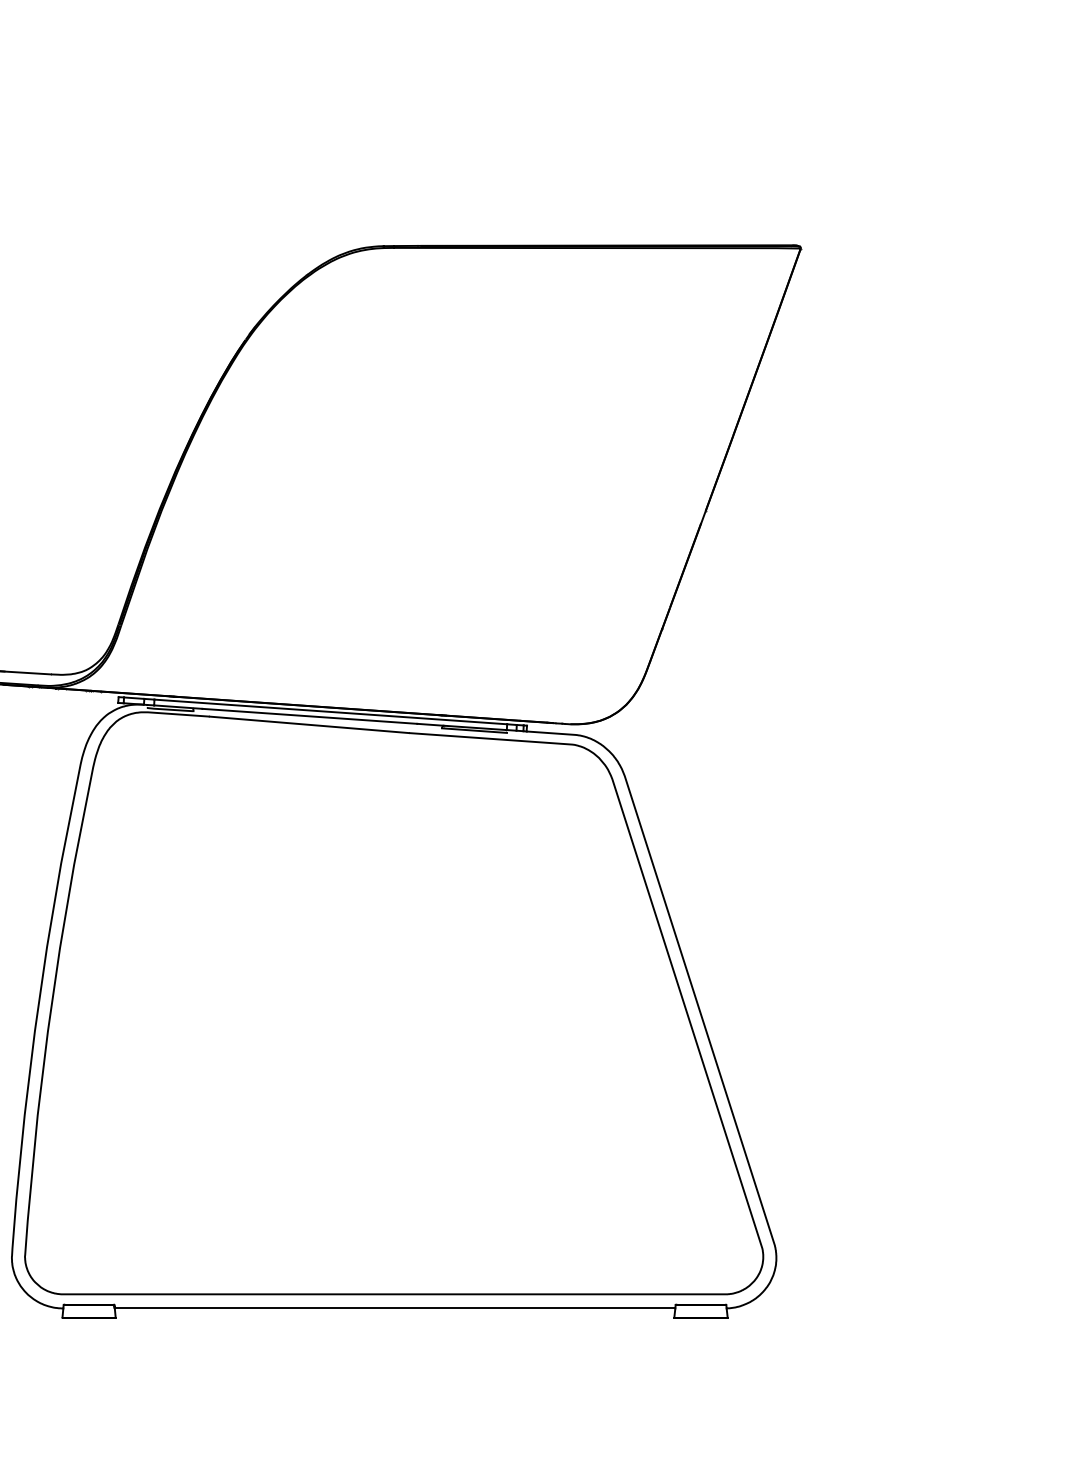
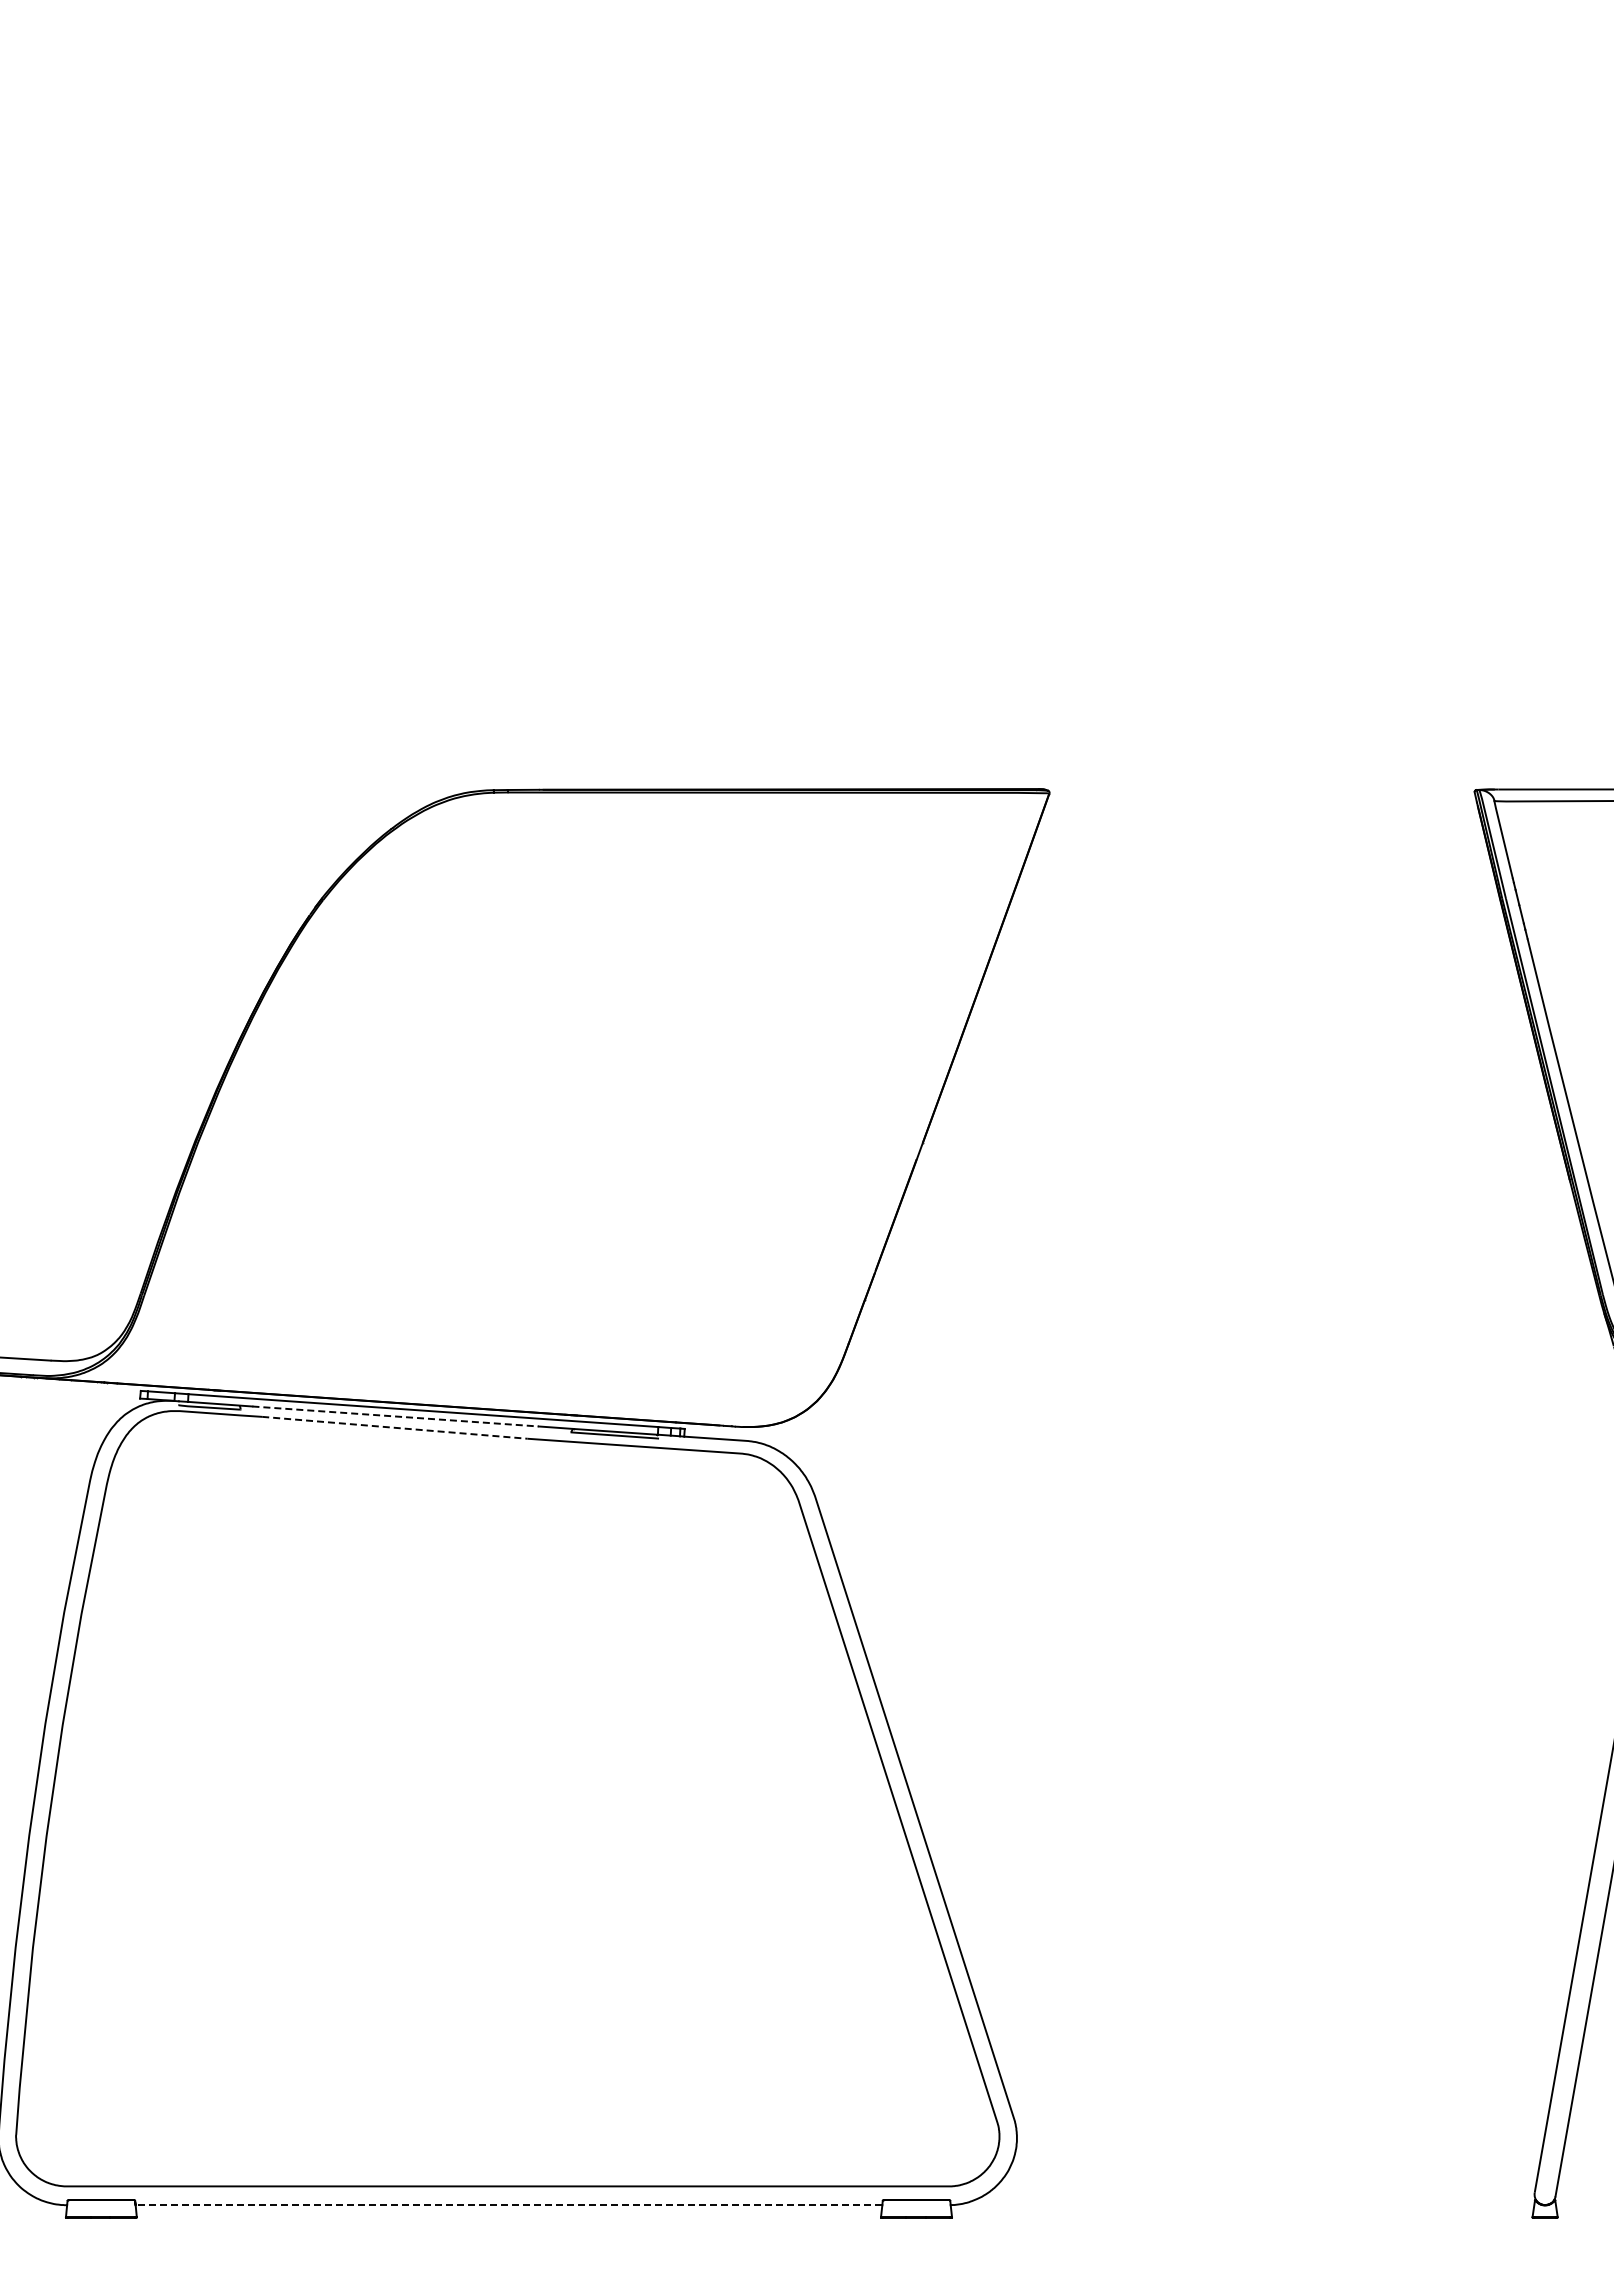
line: (310, 716) -> (396, 1416), solid -> dashed
line: (309, 724) -> (395, 1427), solid -> dashed
line: (394, 1308) -> (508, 2205), solid -> dashed

